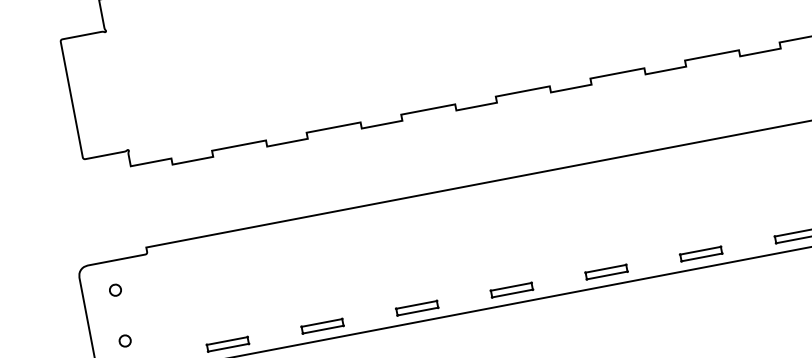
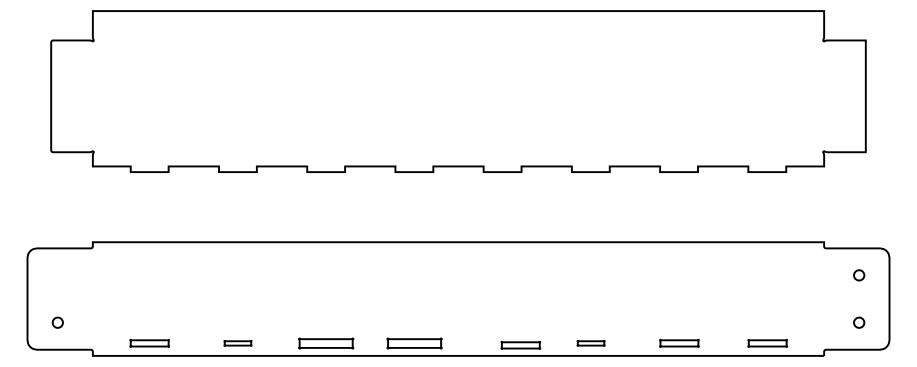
part: (700, 254) -> (590, 343), size x0.7
part: (606, 272) -> (520, 345), moved
part: (511, 289) -> (414, 342), size x1.4
part: (115, 290) -> (57, 275), removed
part: (417, 307) -> (326, 342), size x1.4
part: (322, 326) -> (237, 343), size x0.7

